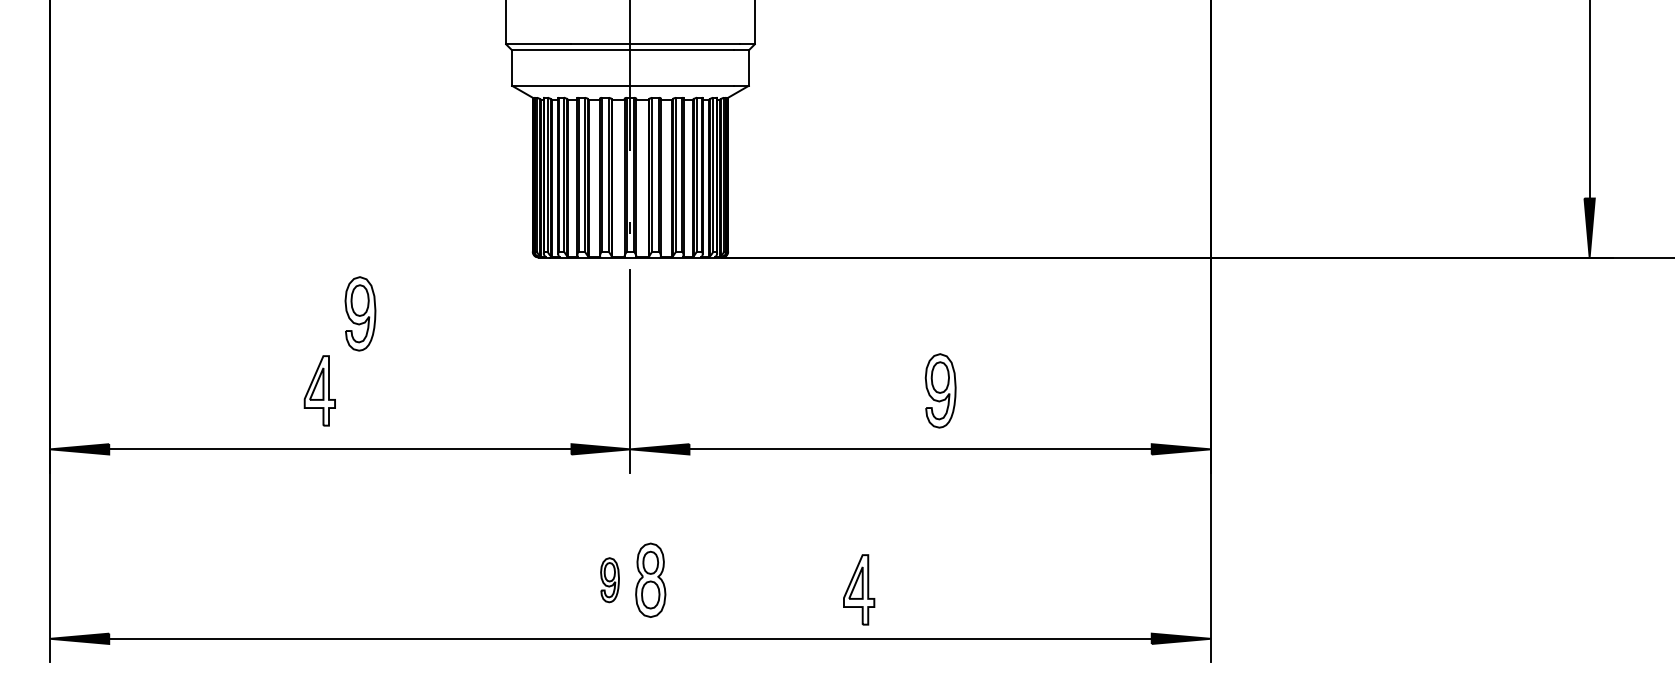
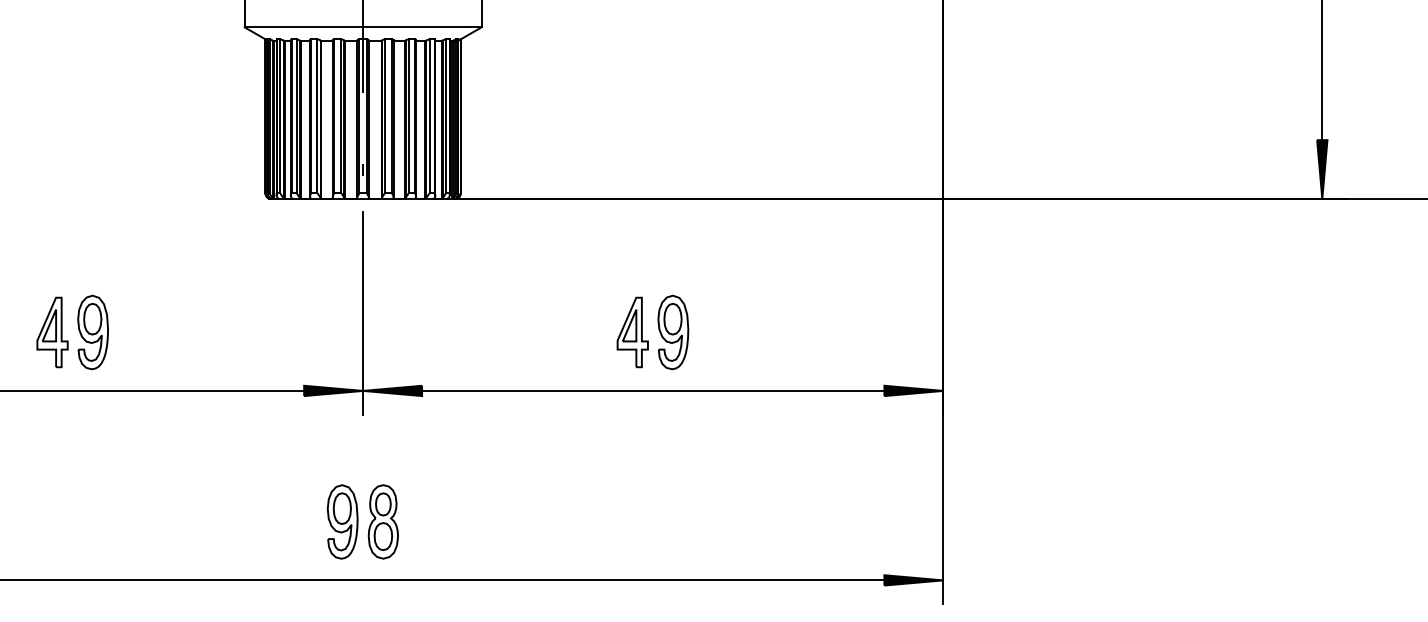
part: (360, 313) -> (93, 332), moved
part: (609, 579) -> (342, 521), size x1.67
part: (859, 589) -> (633, 332), moved

